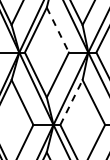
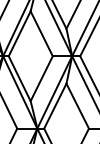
line: (58, 30) -> (42, 34), dashed -> solid
line: (71, 102) -> (55, 106), dashed -> solid

